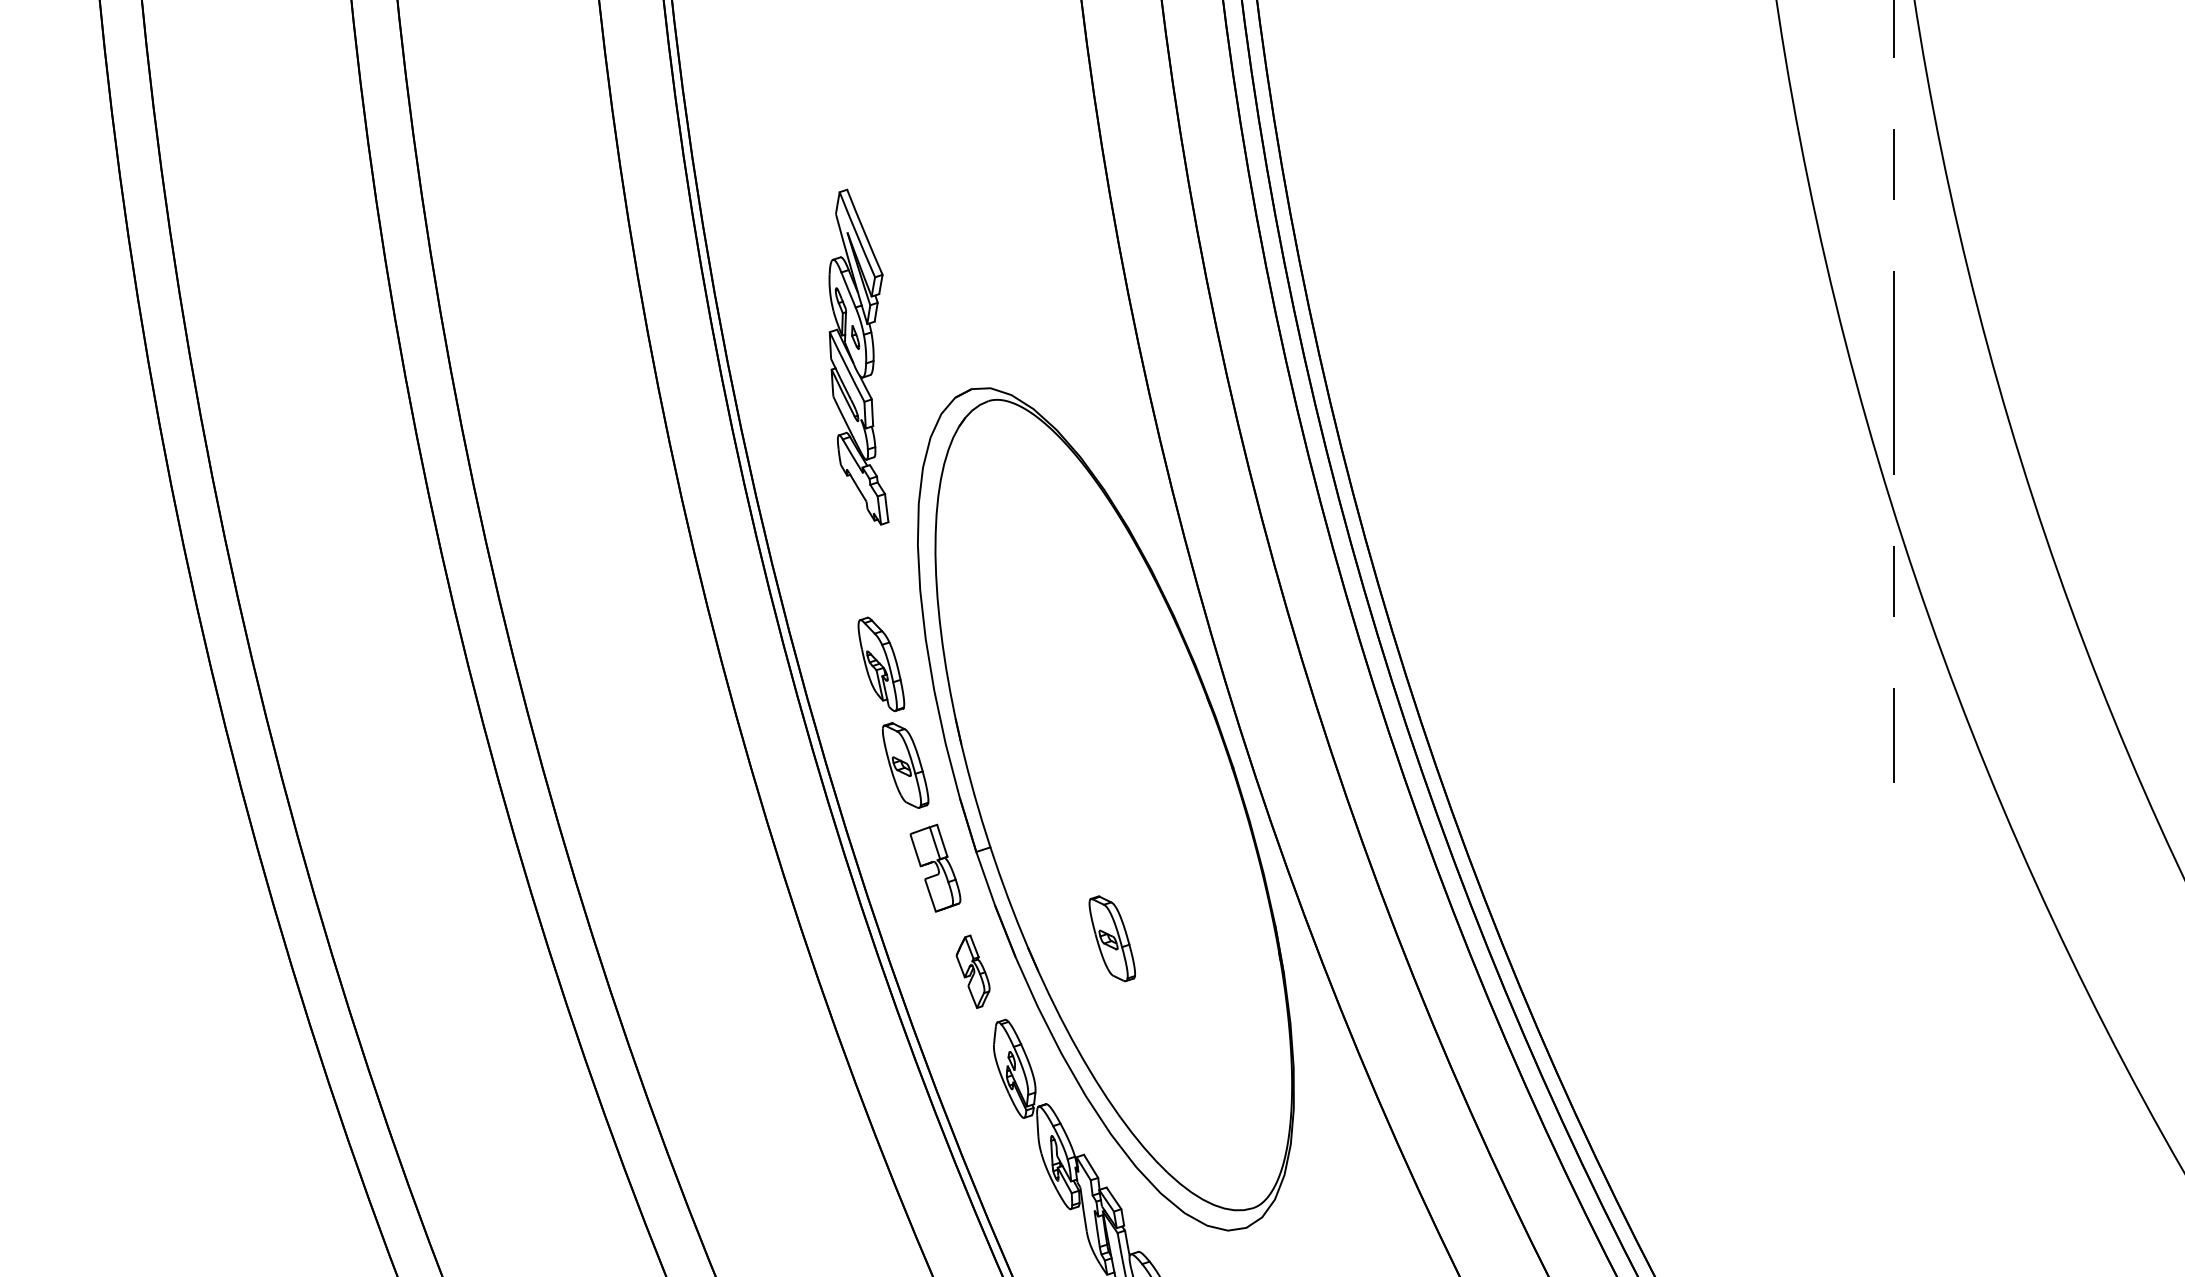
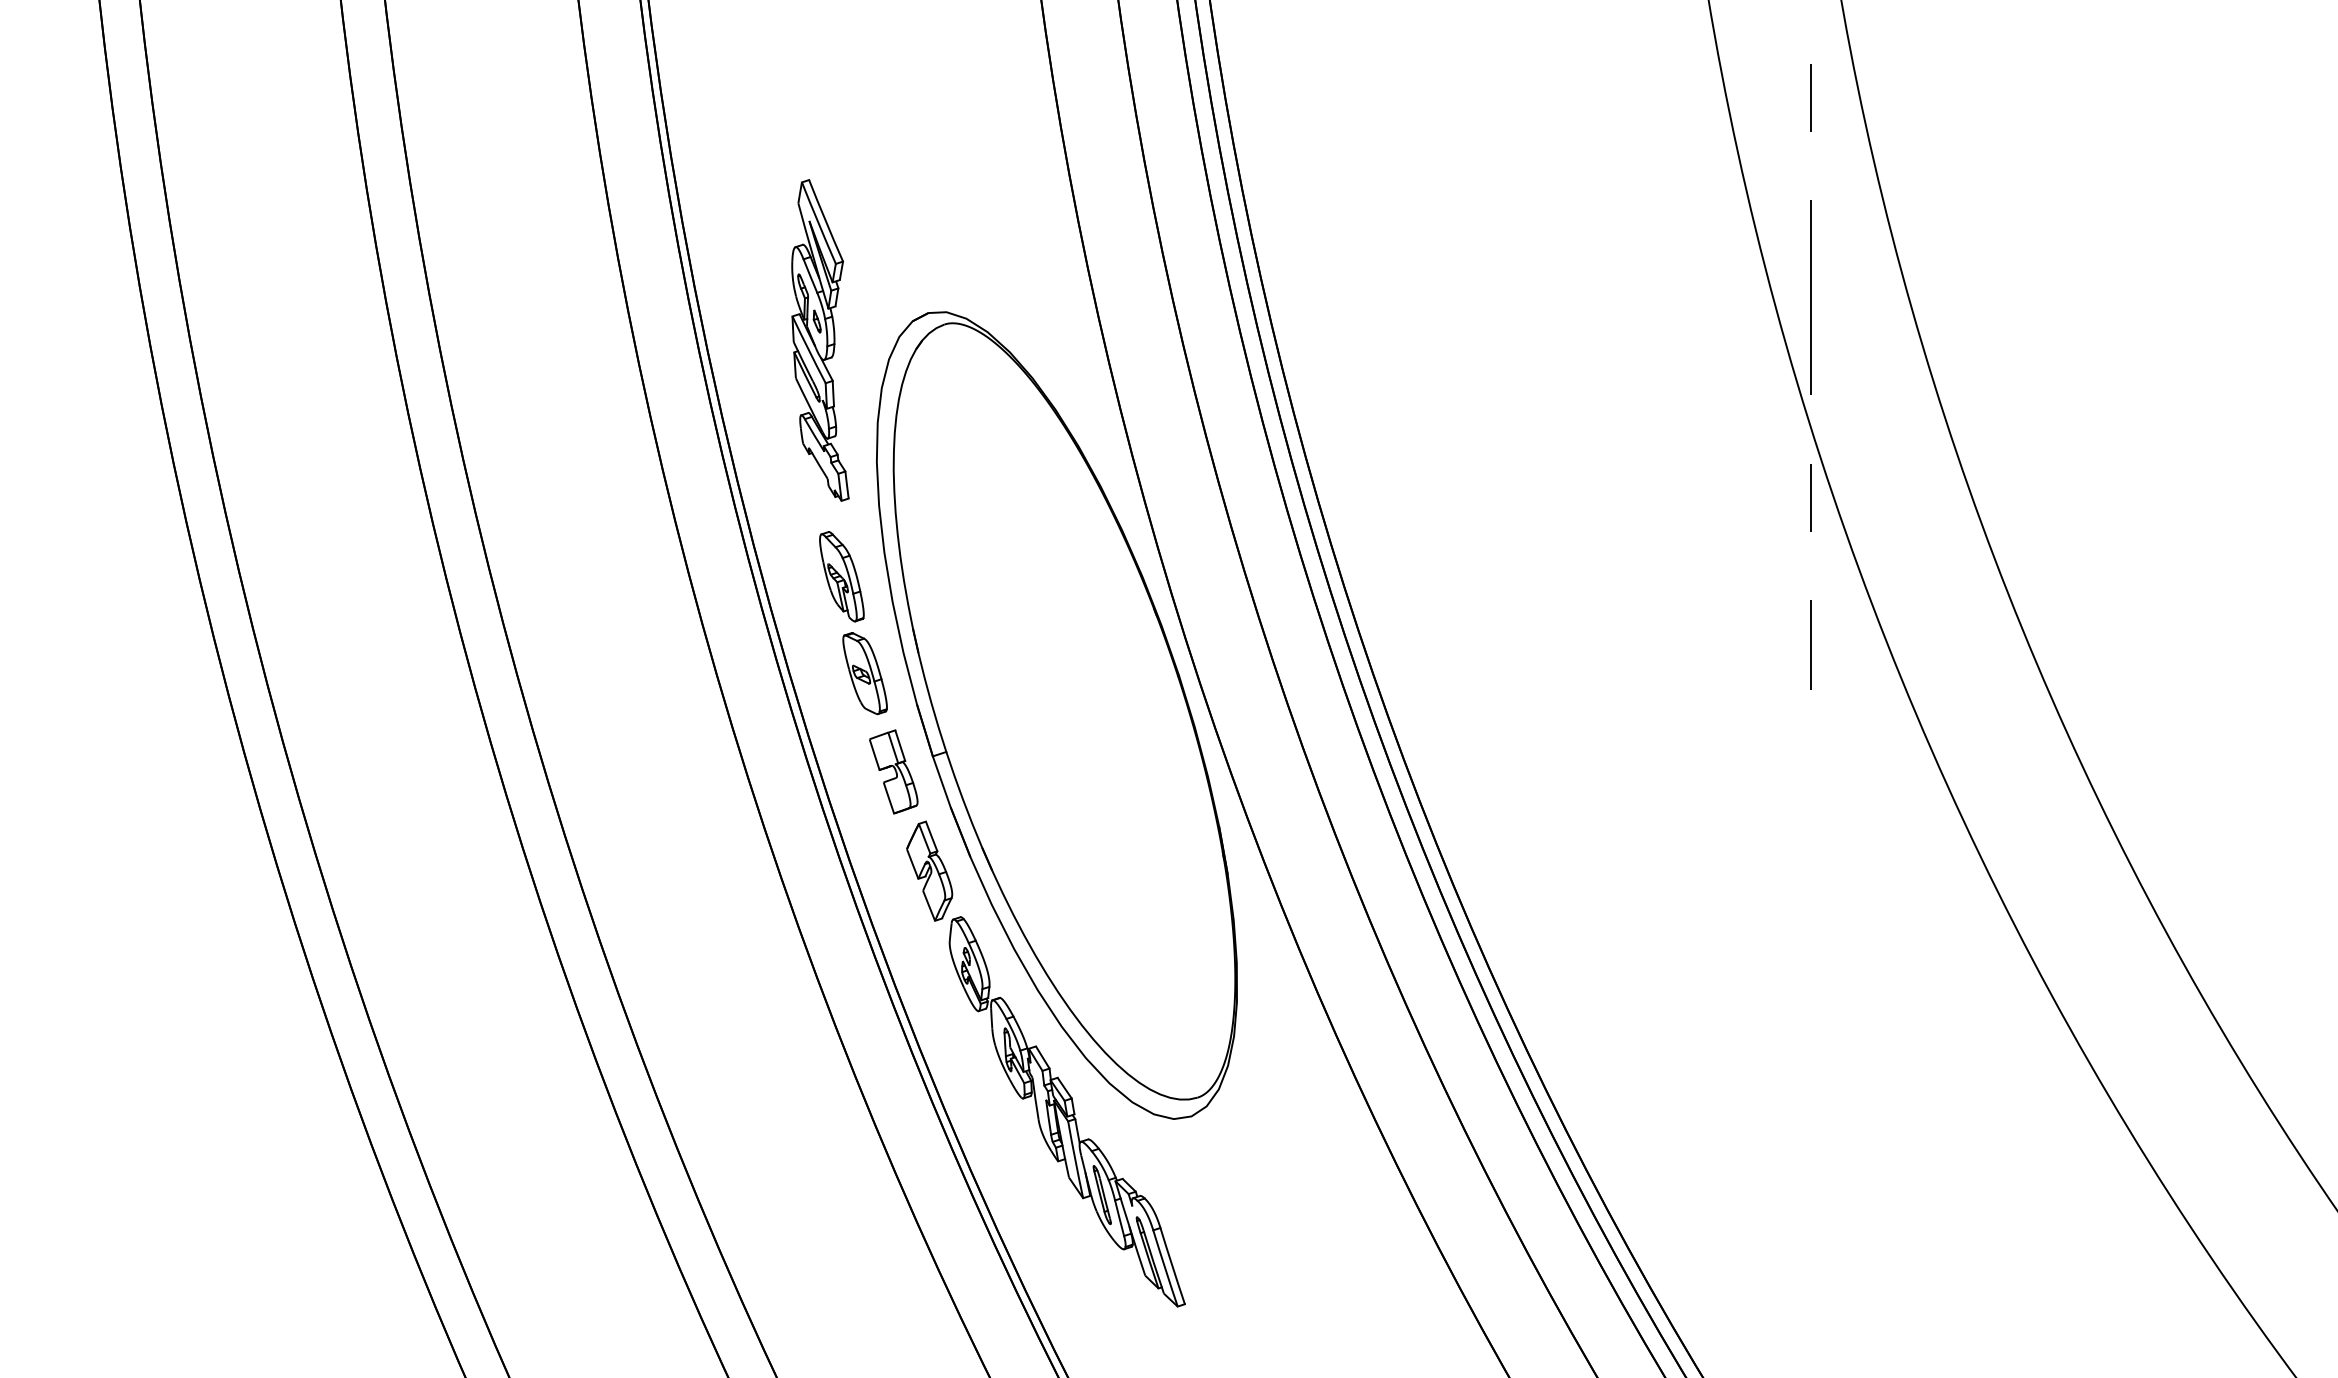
part: (859, 357) -> (820, 340), moved
part: (1111, 938) -> (1062, 839), removed
part: (972, 971) -> (929, 870), size x1.43

